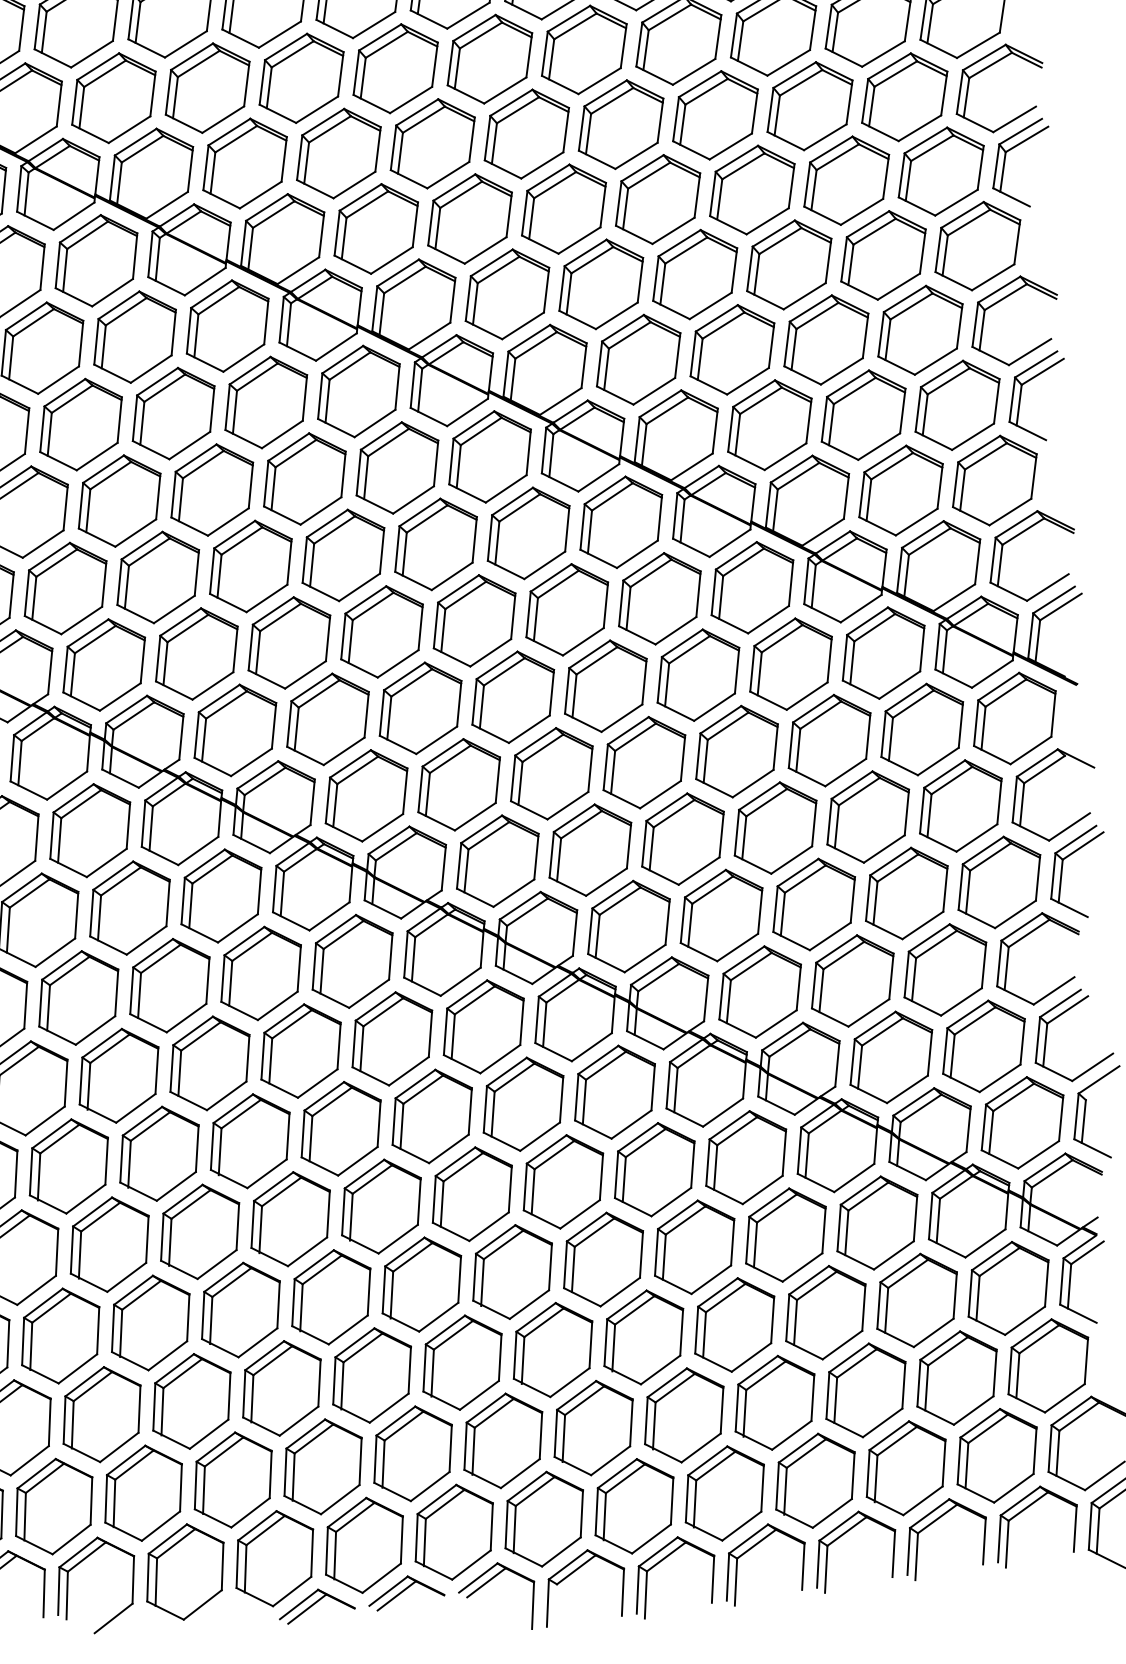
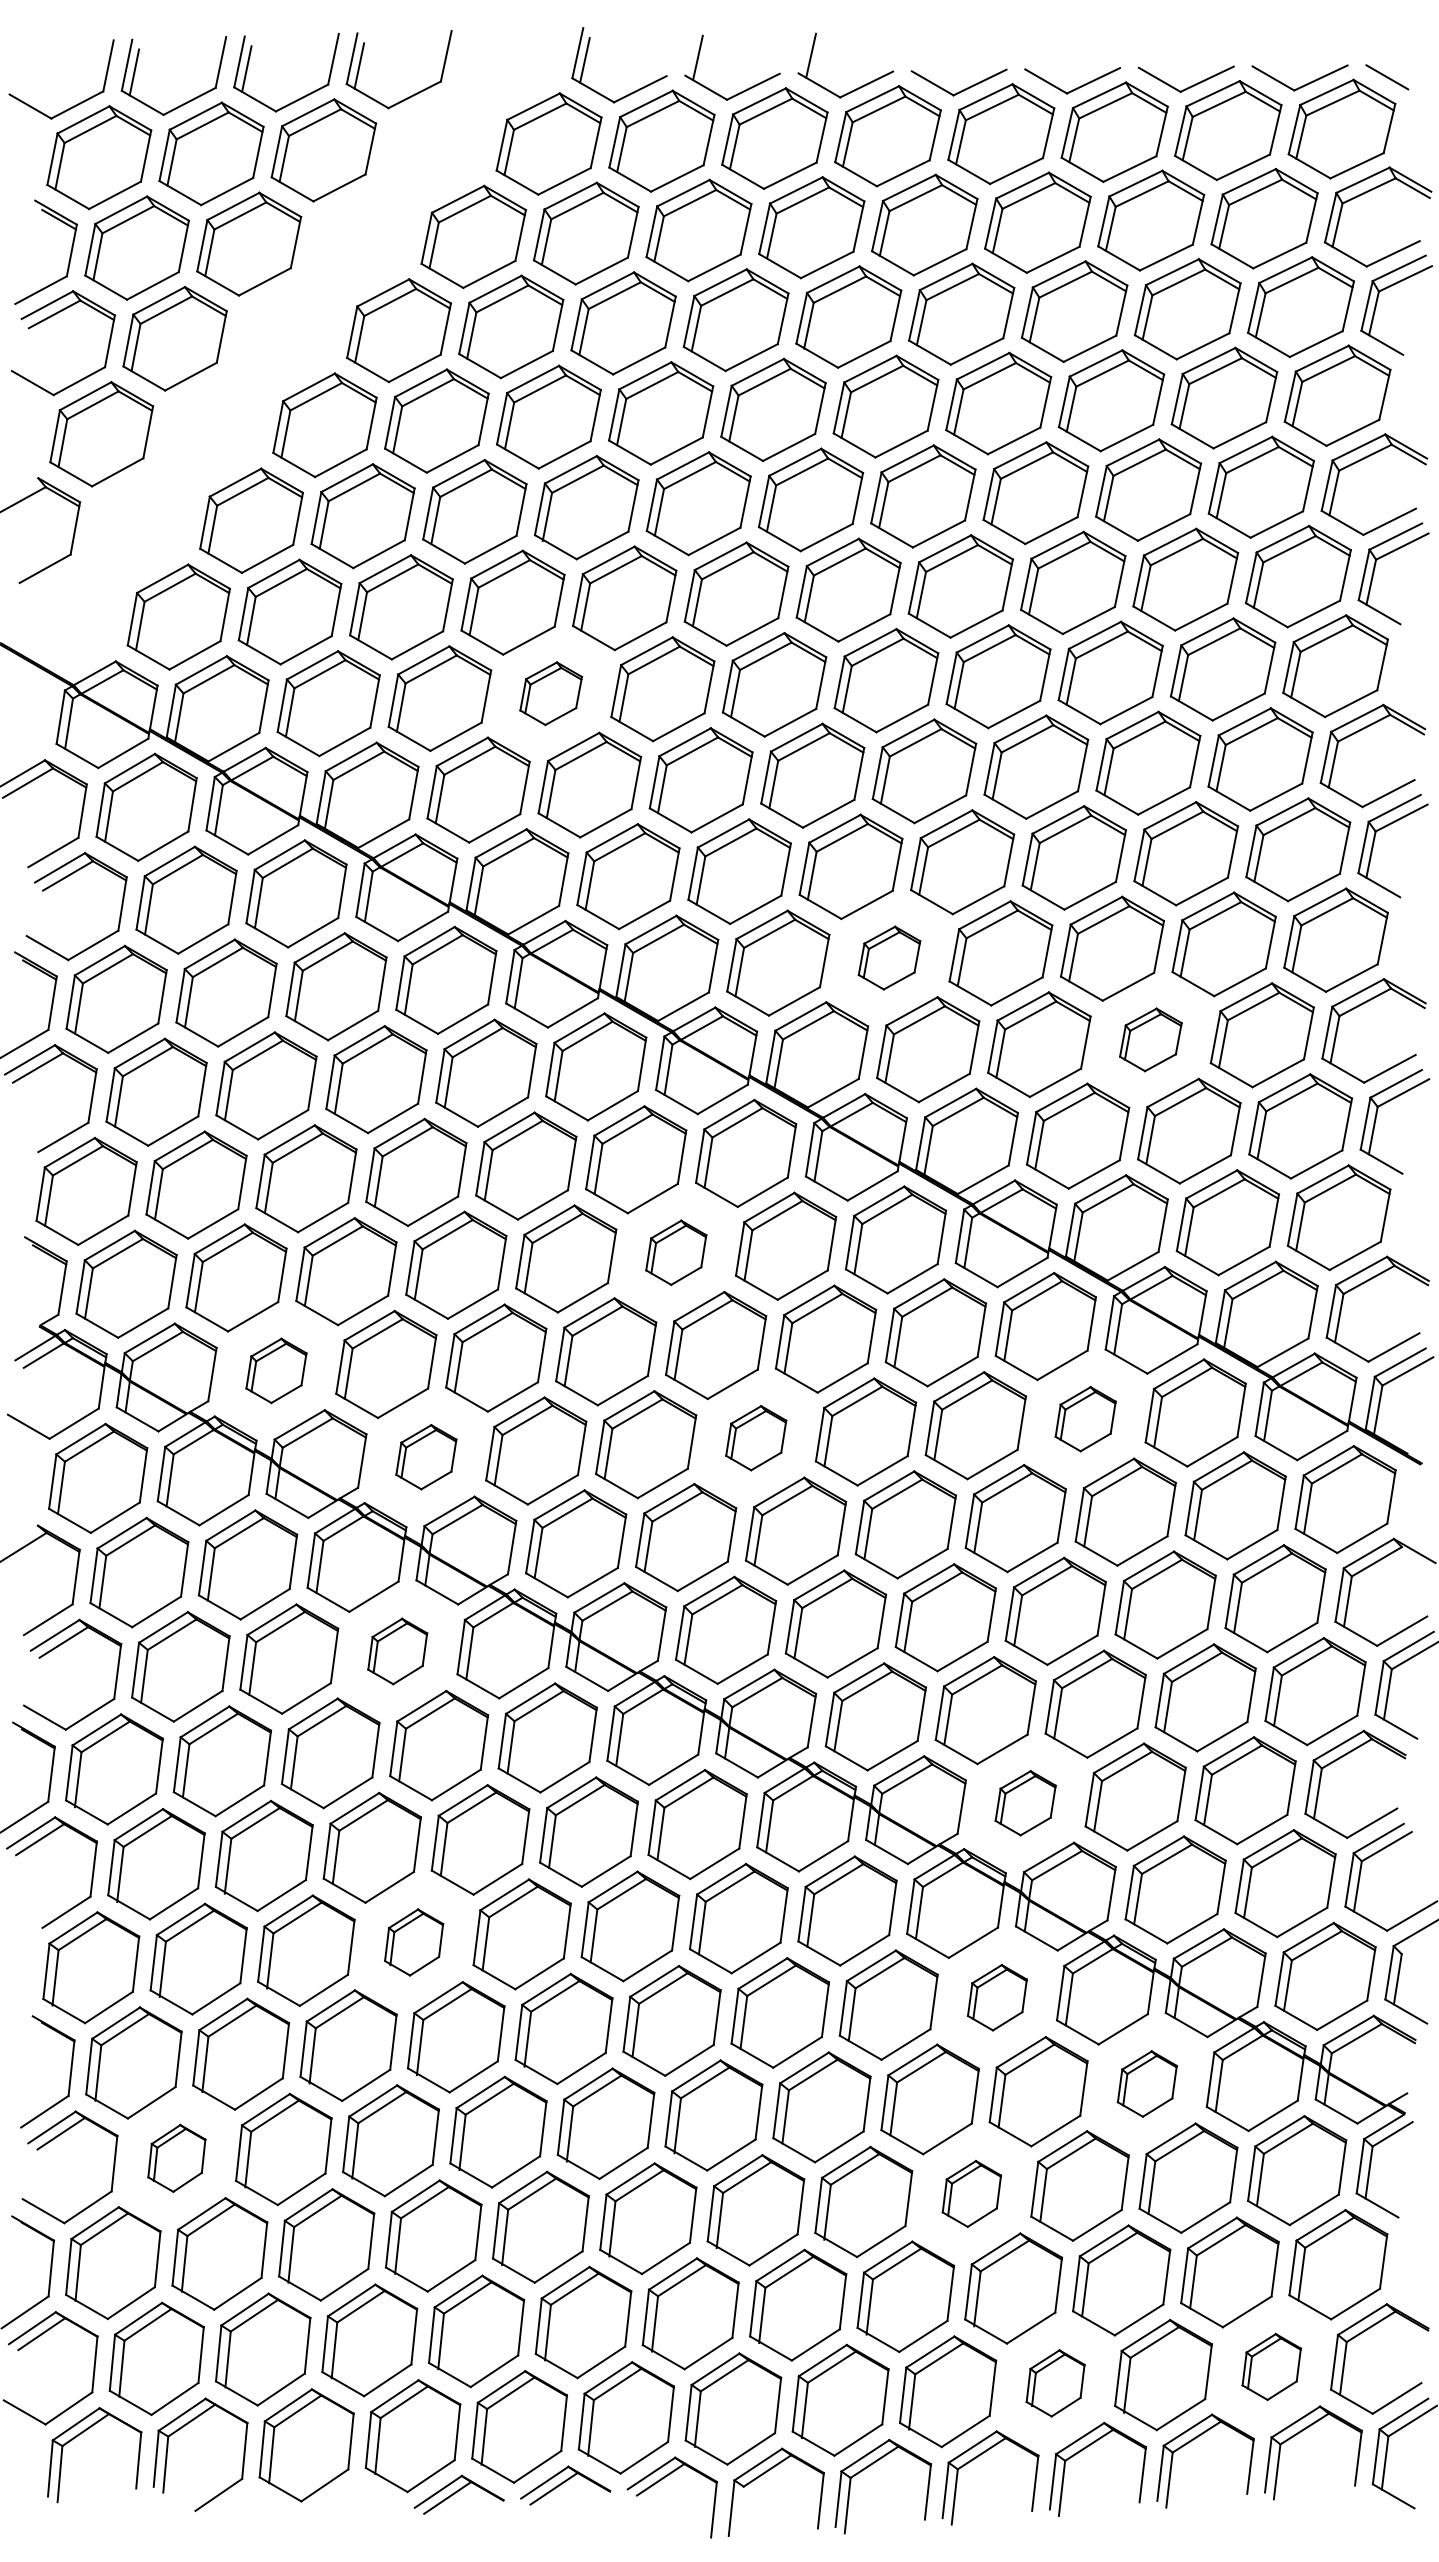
part: (300, 78) -> (550, 693), size x0.6
part: (601, 283) -> (889, 957), size x0.6
part: (826, 339) -> (1150, 1039), size x0.6
part: (436, 544) -> (676, 1252), size x0.6
part: (790, 663) -> (1085, 1418), size x0.6
part: (104, 664) -> (276, 1370), size x0.6
part: (513, 696) -> (756, 1437), size x0.6
part: (235, 729) -> (426, 1456), size x0.6
part: (221, 896) -> (397, 1651), size x0.6
part: (759, 991) -> (1025, 1802), size x0.6
part: (249, 1141) -> (413, 1942), size x0.6
part: (746, 1157) -> (997, 1997), size x0.6
part: (877, 1222) -> (1147, 2083), size x0.6
part: (734, 1324) -> (971, 2193), size x0.6
part: (60, 1336) -> (176, 2158), size x0.6
part: (997, 1455) -> (1271, 2366), size x0.6
part: (815, 1480) -> (1055, 2383), size x0.6

